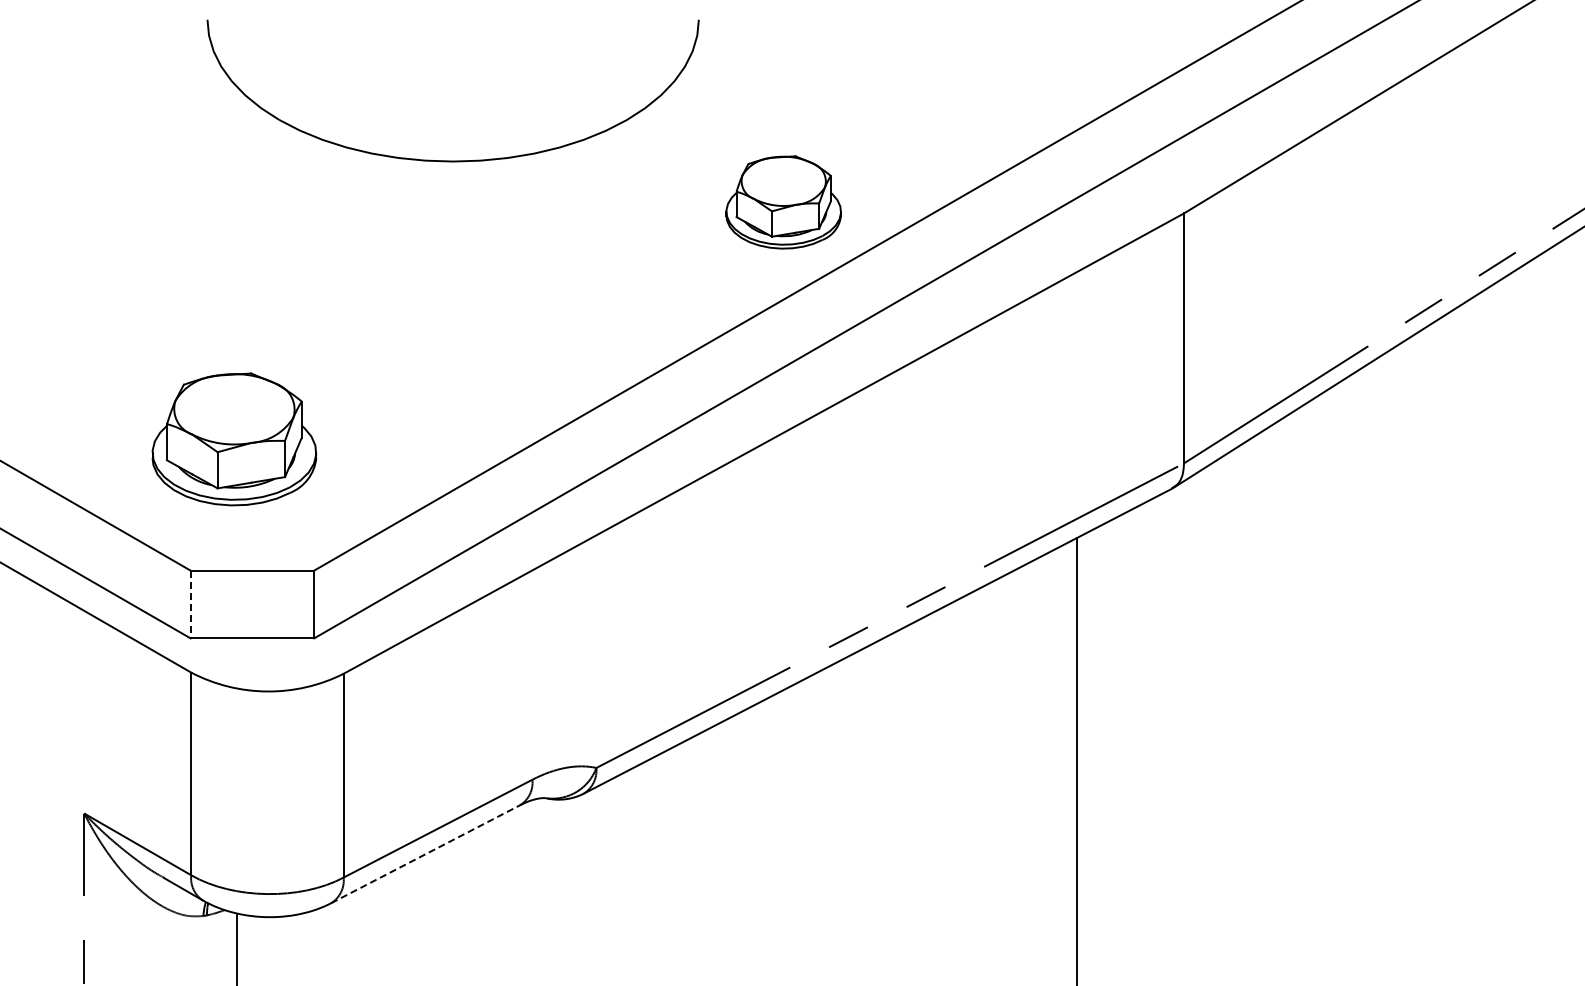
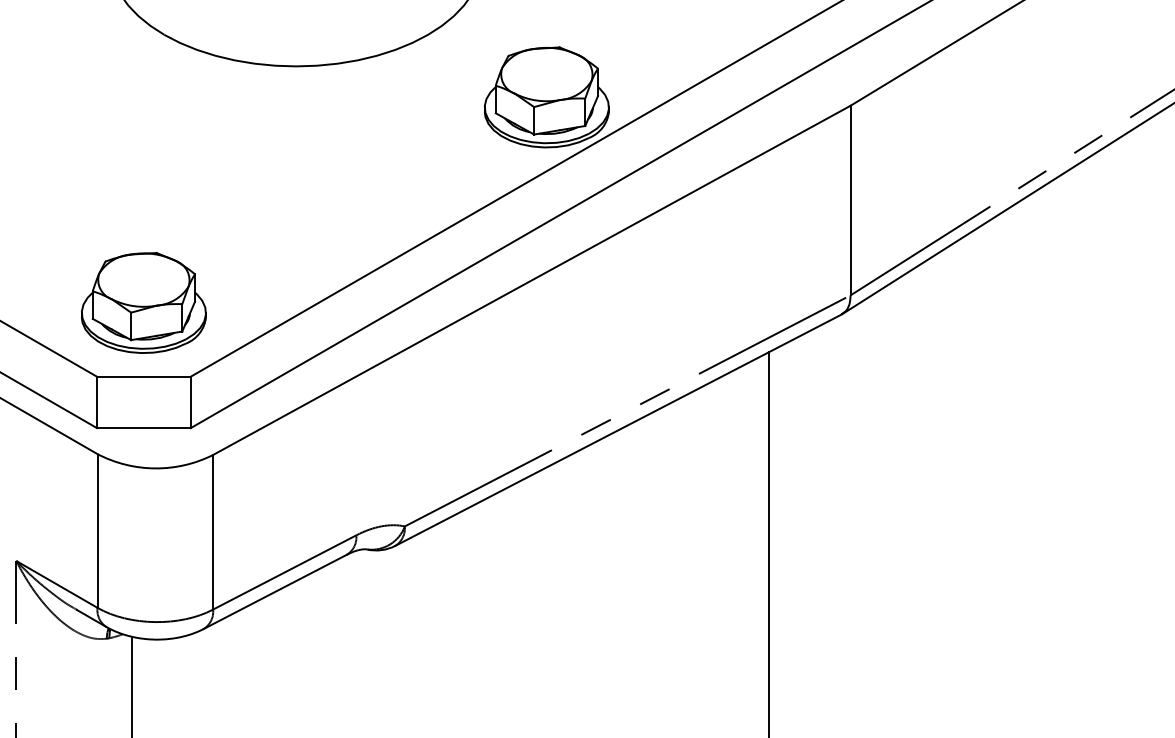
part: (783, 202) -> (546, 97), size x1.43
part: (234, 439) -> (143, 303), moved
line: (190, 604) -> (96, 402), dashed -> solid
line: (426, 854) -> (275, 592), dashed -> solid

